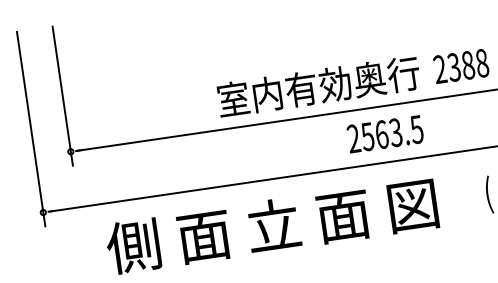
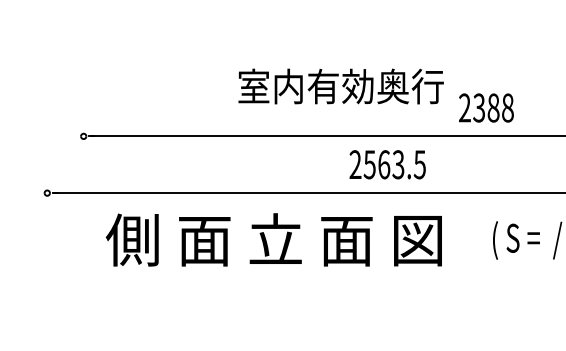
text: (318, 86) -> (340, 86), moved
line: (62, 96) -> (83, 79), removed
line: (31, 128) -> (47, 107), removed
text: (385, 134) -> (387, 164), moved

